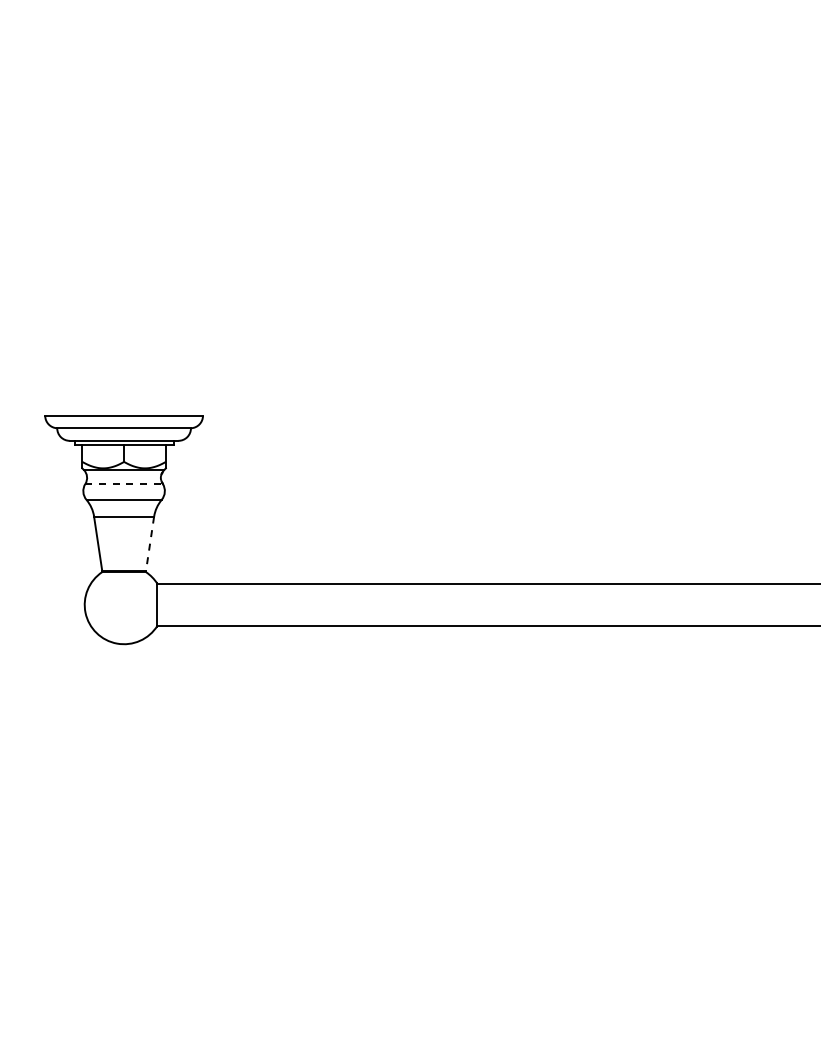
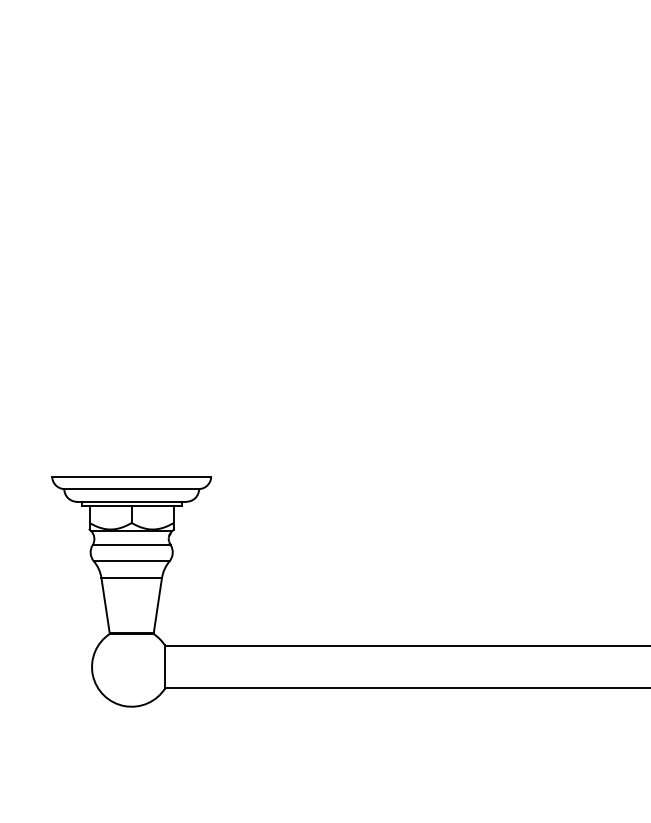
line: (124, 483) -> (132, 544), dashed -> solid
line: (150, 543) -> (158, 605), dashed -> solid

